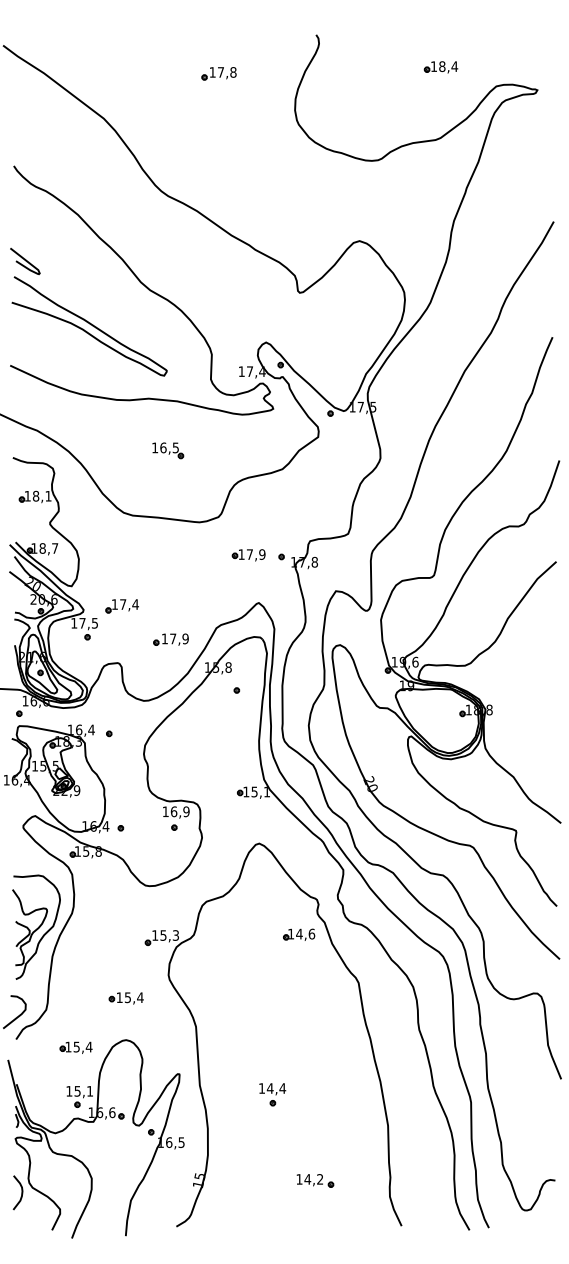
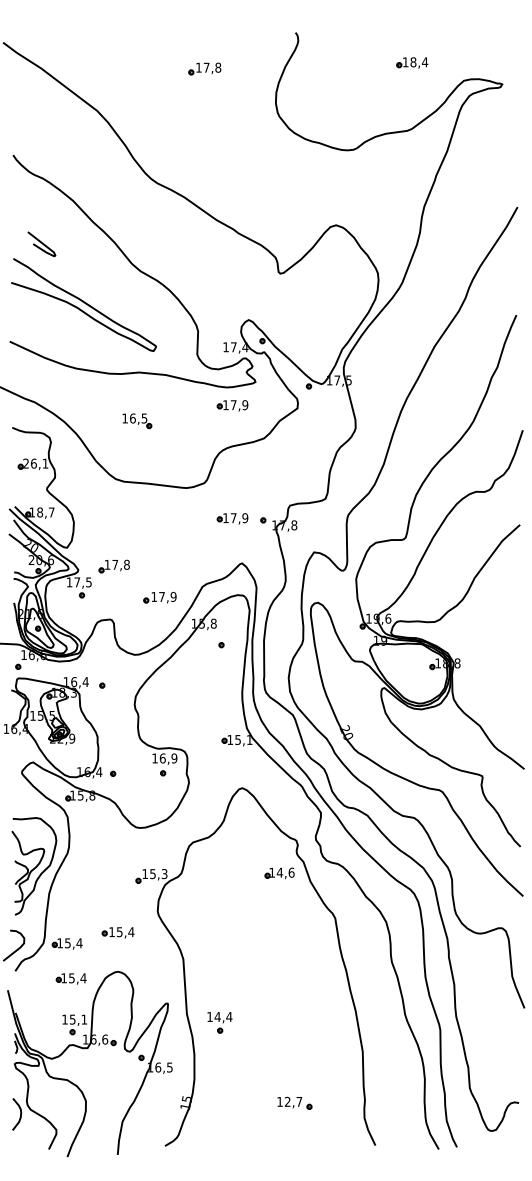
curve: (24, 260) -> (41, 243), moved
part: (248, 433) -> (232, 405), added
part: (168, 451) -> (137, 421), moved
text: (31, 496) -> (29, 463), 18,1 -> 26,1
text: (135, 604) -> (126, 564), 17,4 -> 17,8
part: (70, 1009) -> (66, 943), added
part: (272, 1094) -> (219, 1022), moved
text: (313, 1178) -> (293, 1101), 14,2 -> 12,7

